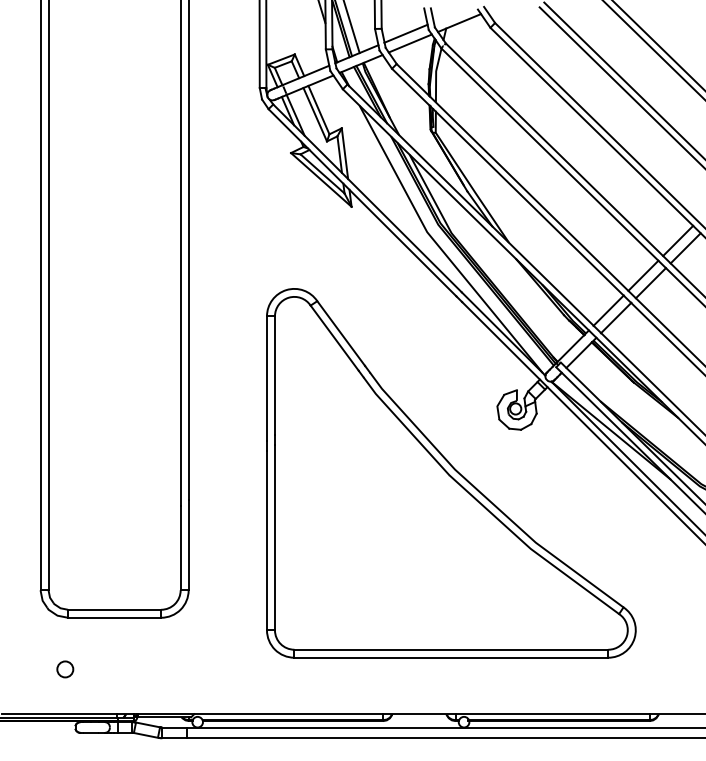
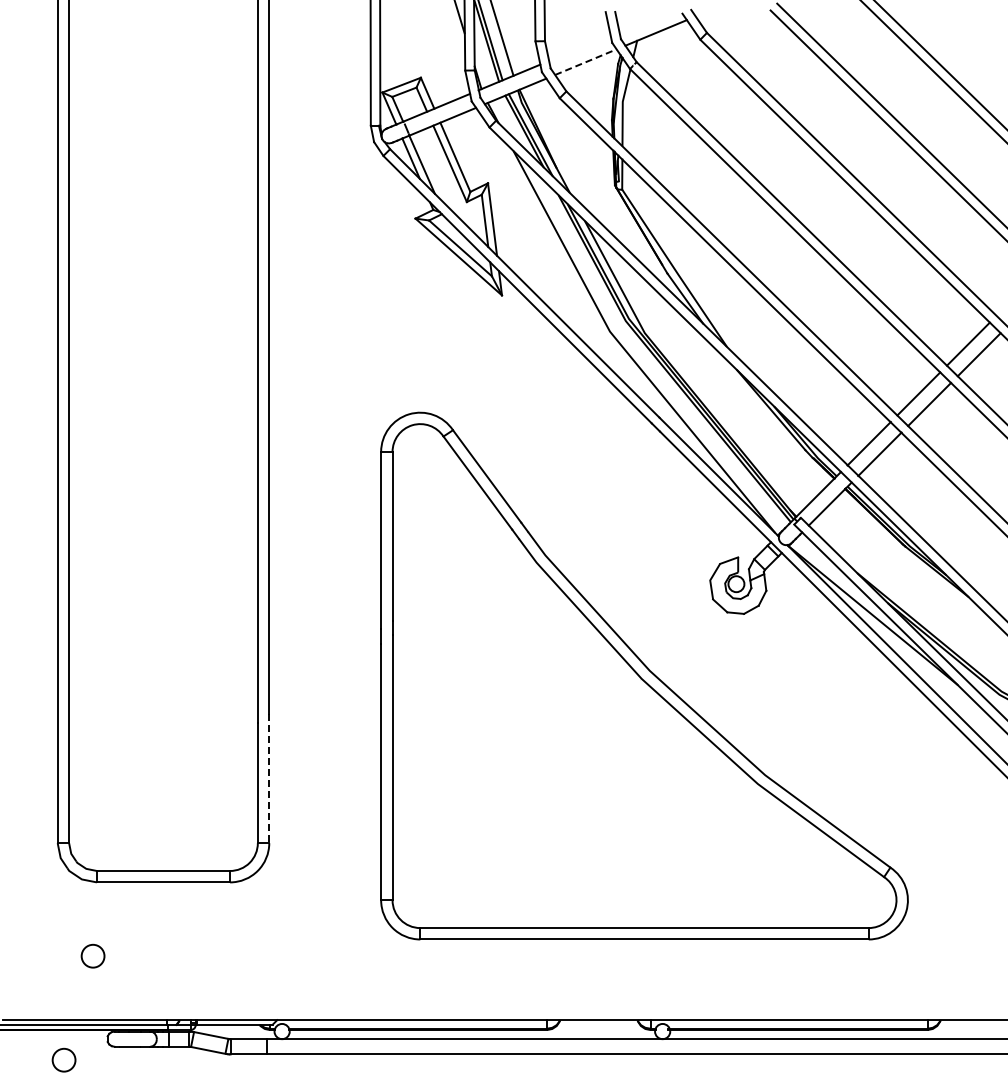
line: (405, 33) -> (579, 48), removed
line: (410, 43) -> (586, 61), solid -> dashed
line: (188, 545) -> (269, 779), solid -> dashed
circle: (44, 741) -> (63, 1059), added

